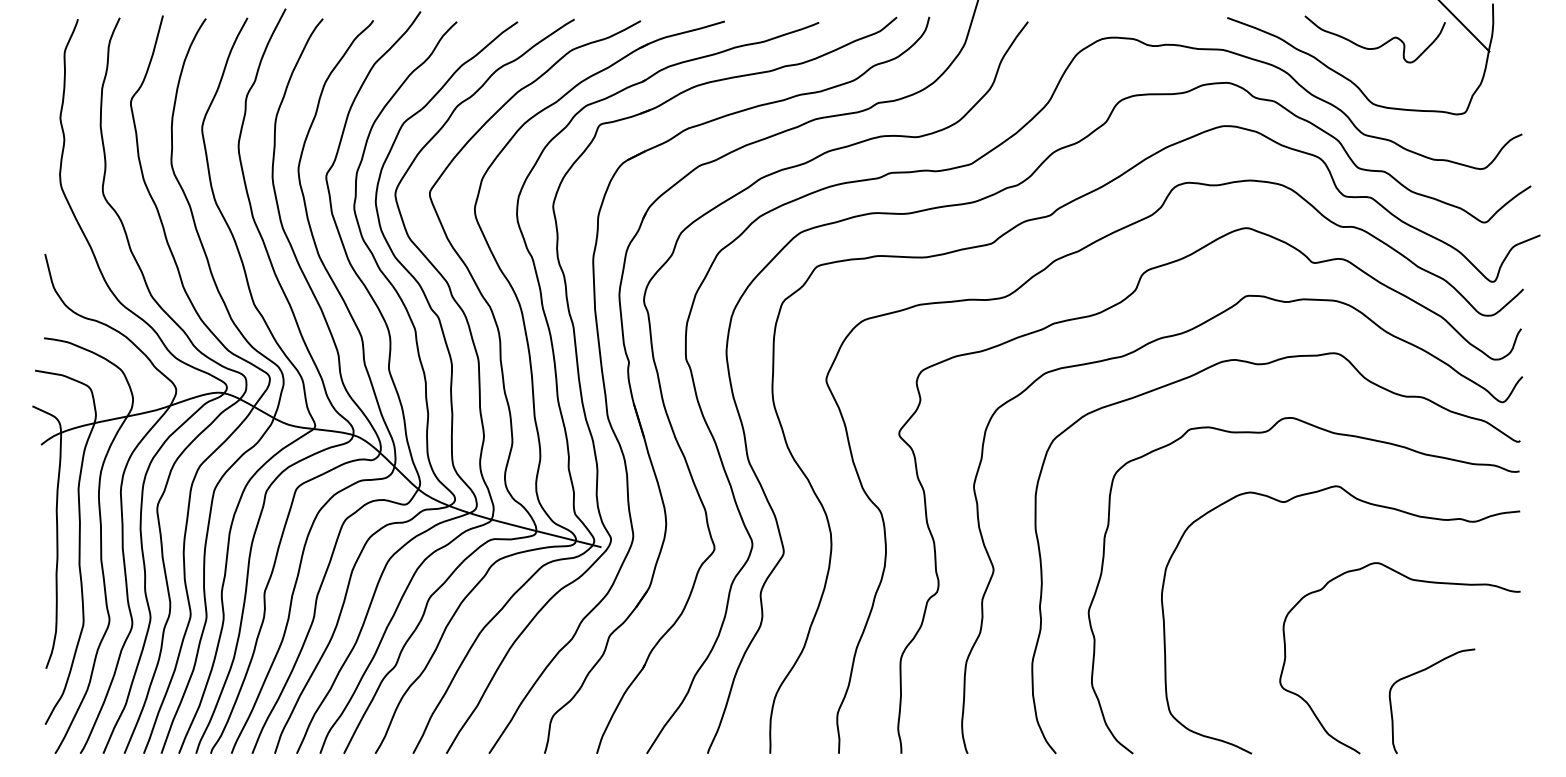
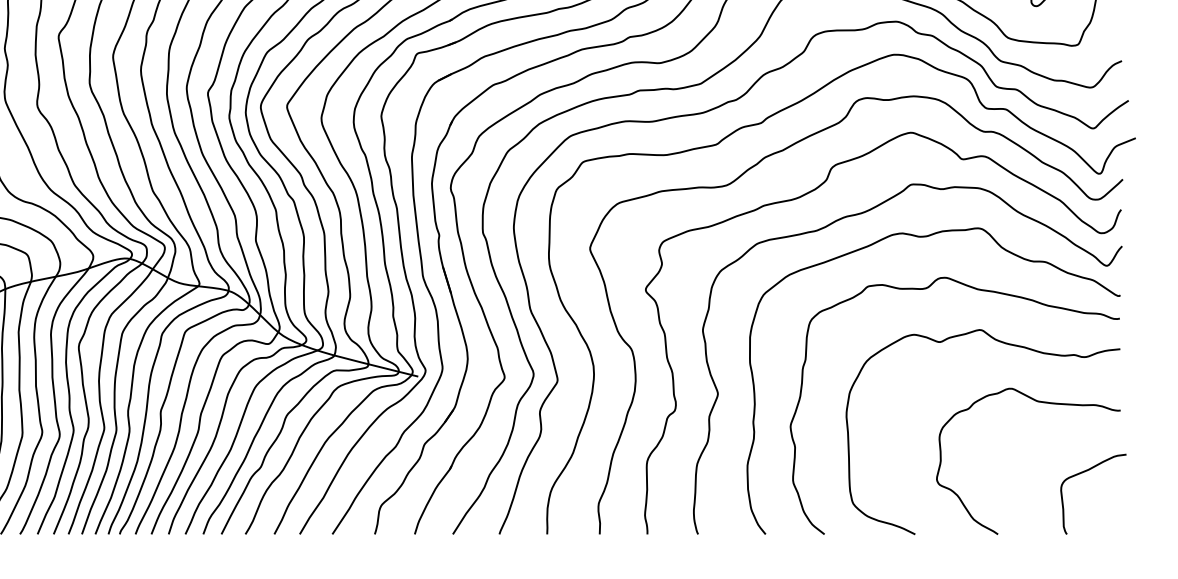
curve: (1418, 673) -> (1083, 473), moved

